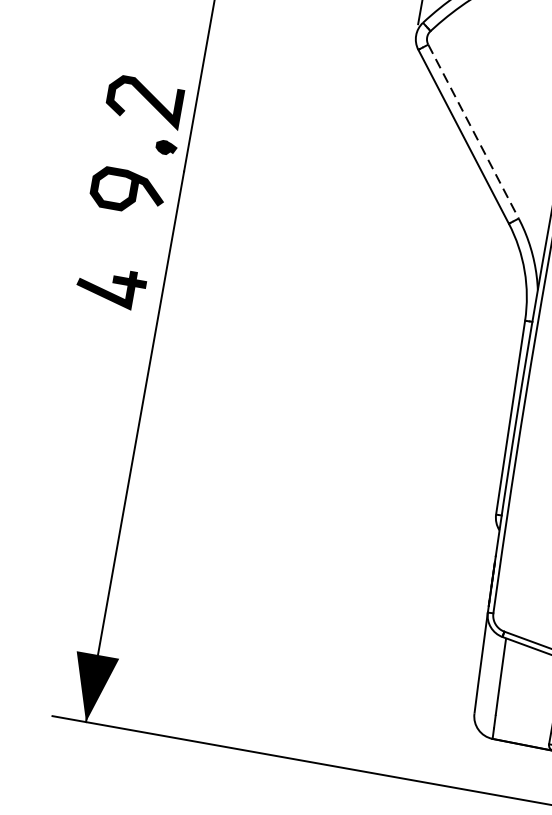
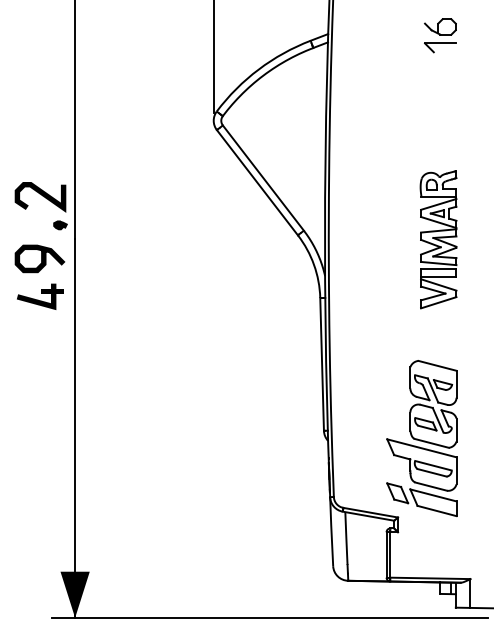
line: (473, 132) -> (263, 178), dashed -> solid
part: (111, 286) -> (40, 296), moved

